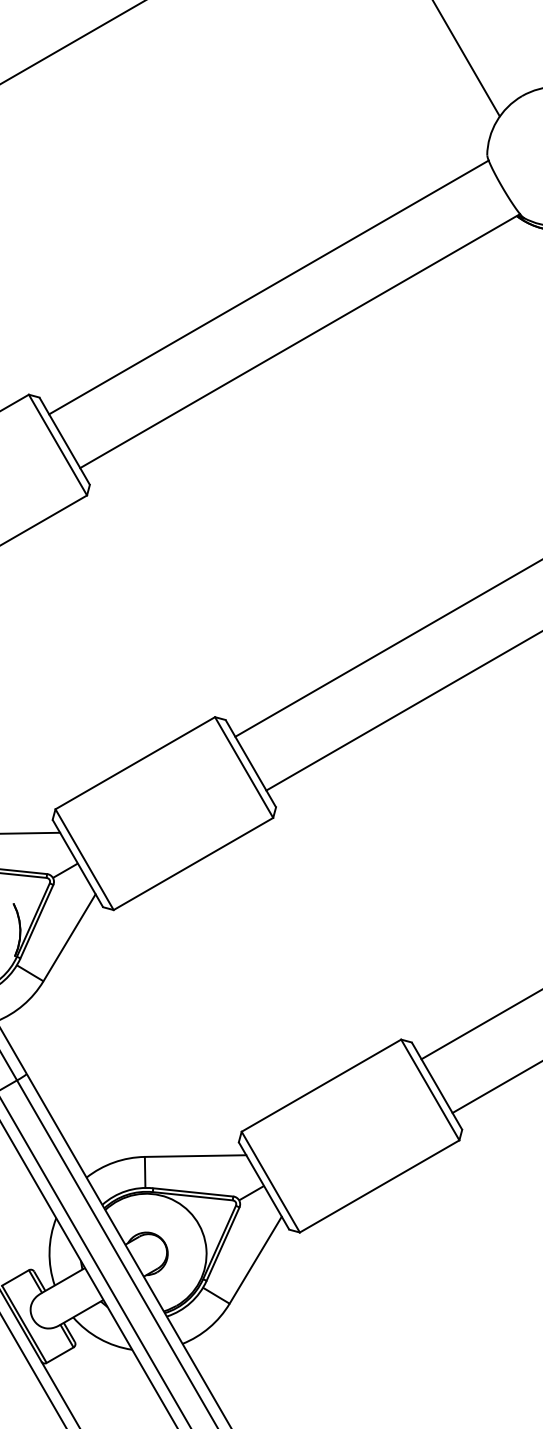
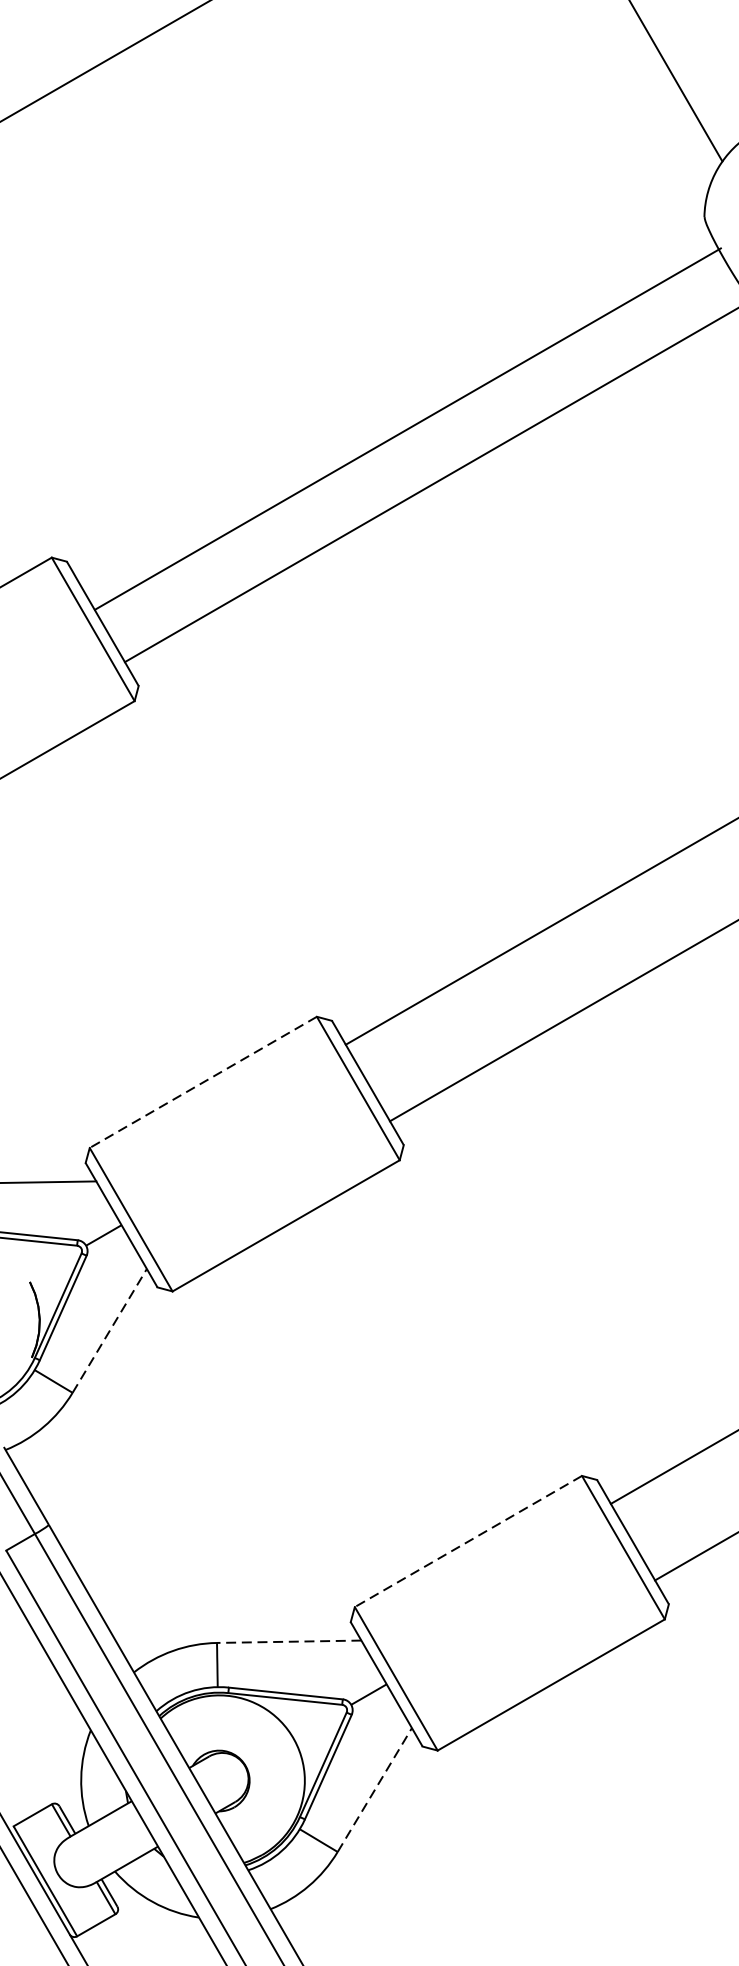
line: (268, 287) -> (407, 429), moved
line: (134, 763) -> (202, 1082), solid -> dashed
line: (69, 937) -> (109, 1330), solid -> dashed
line: (321, 1085) -> (468, 1541), solid -> dashed
line: (195, 1156) -> (289, 1642), solid -> dashed
line: (255, 1260) -> (374, 1790), solid -> dashed

